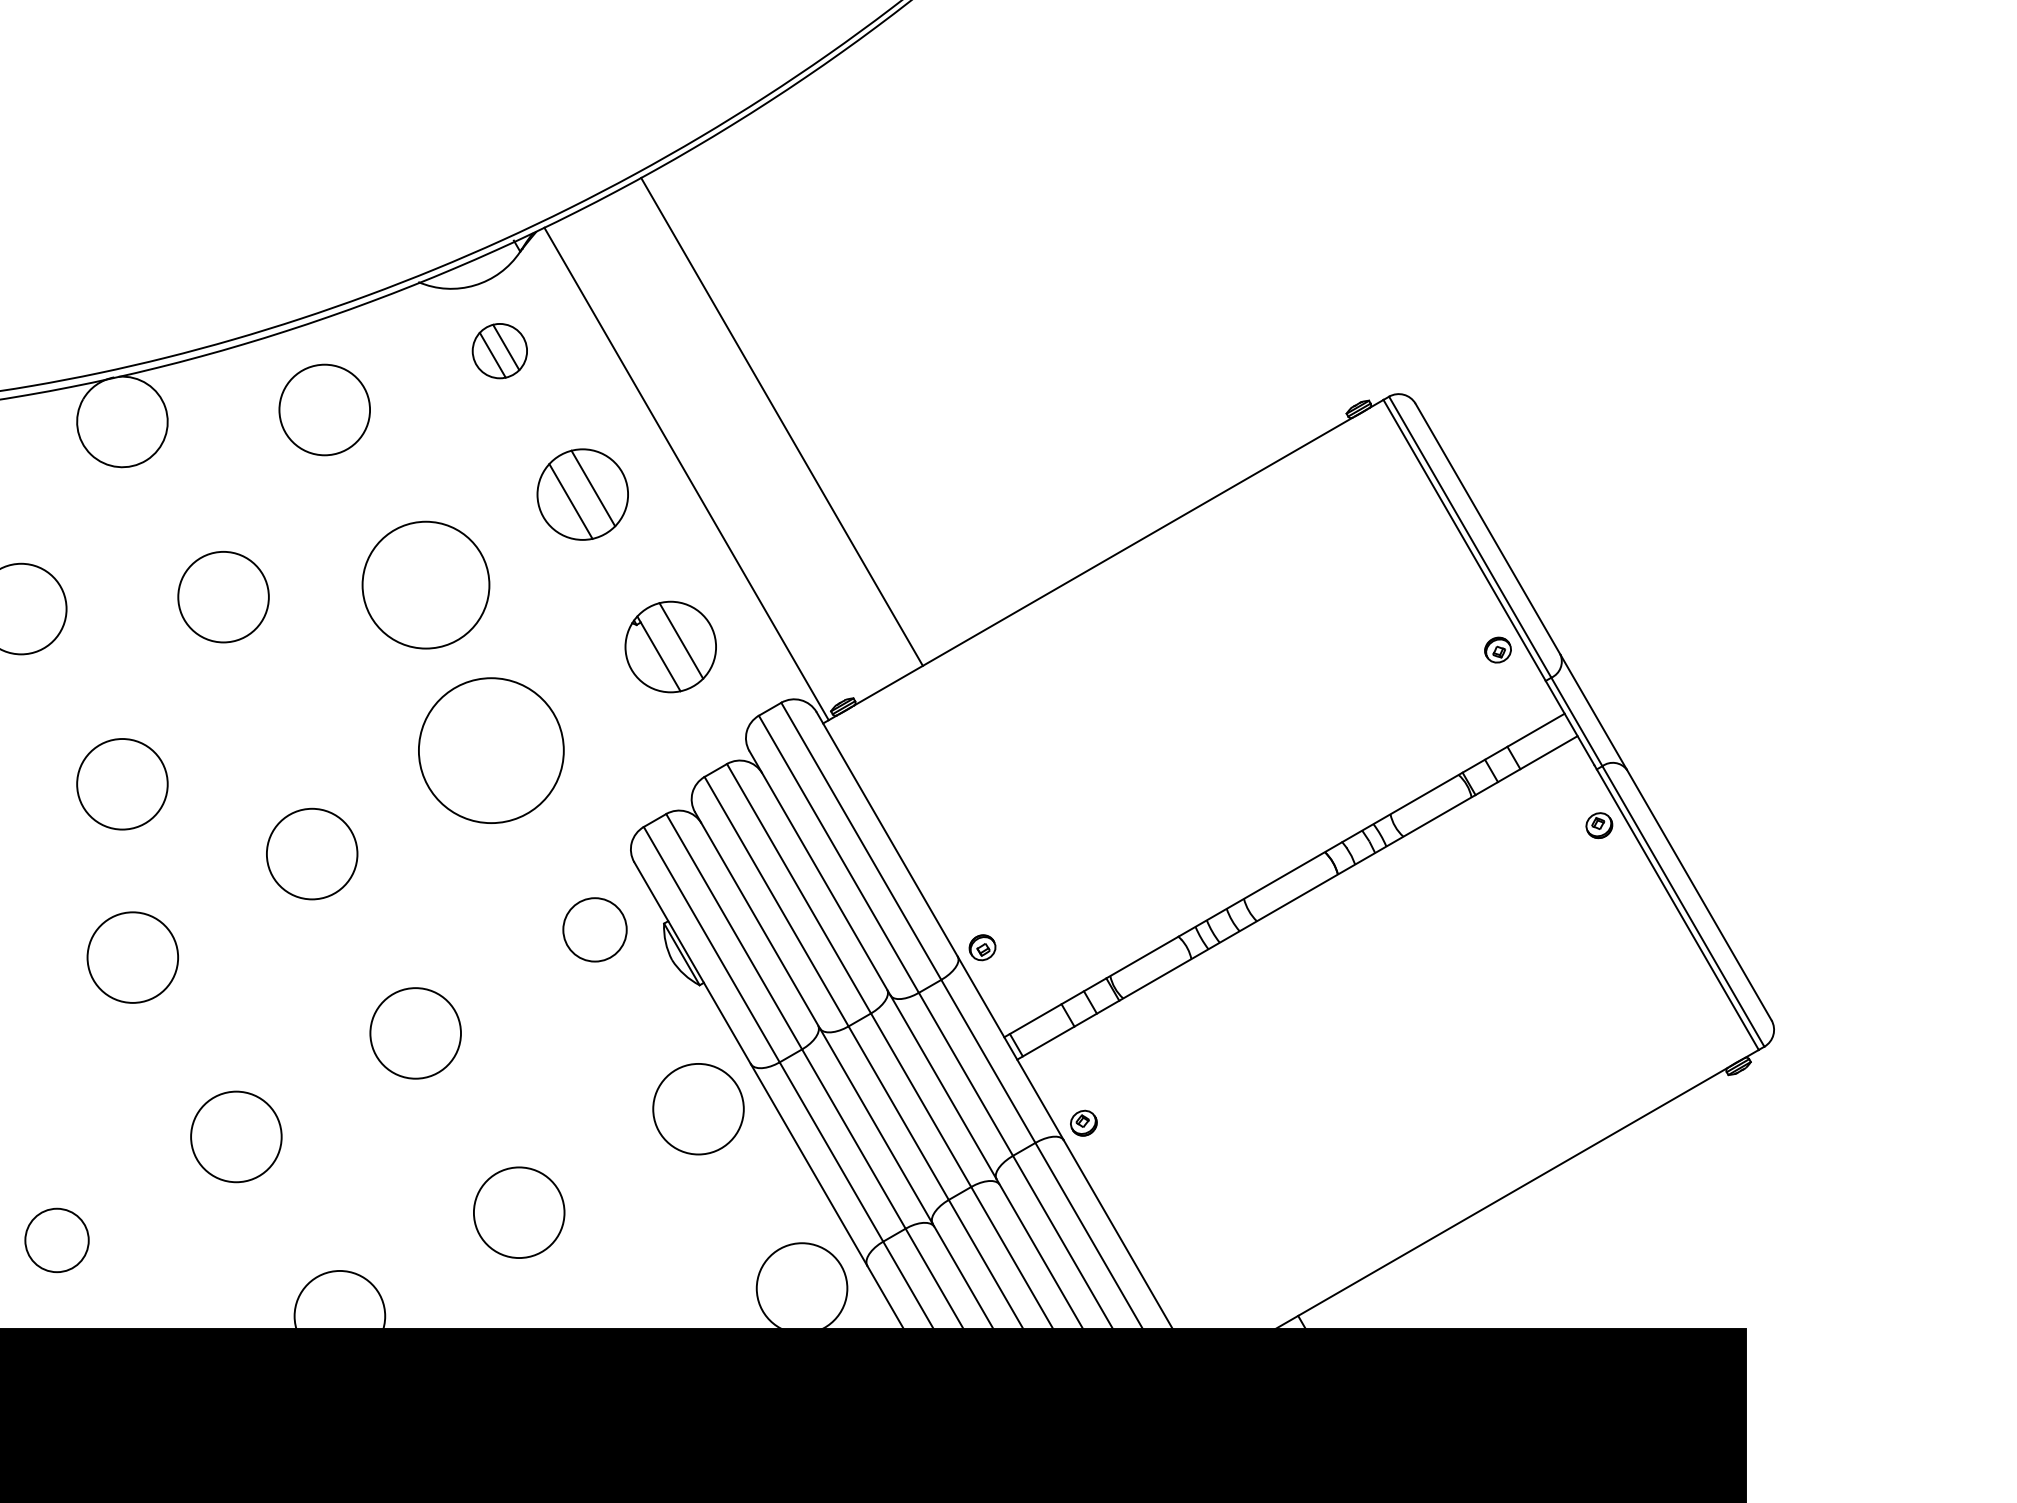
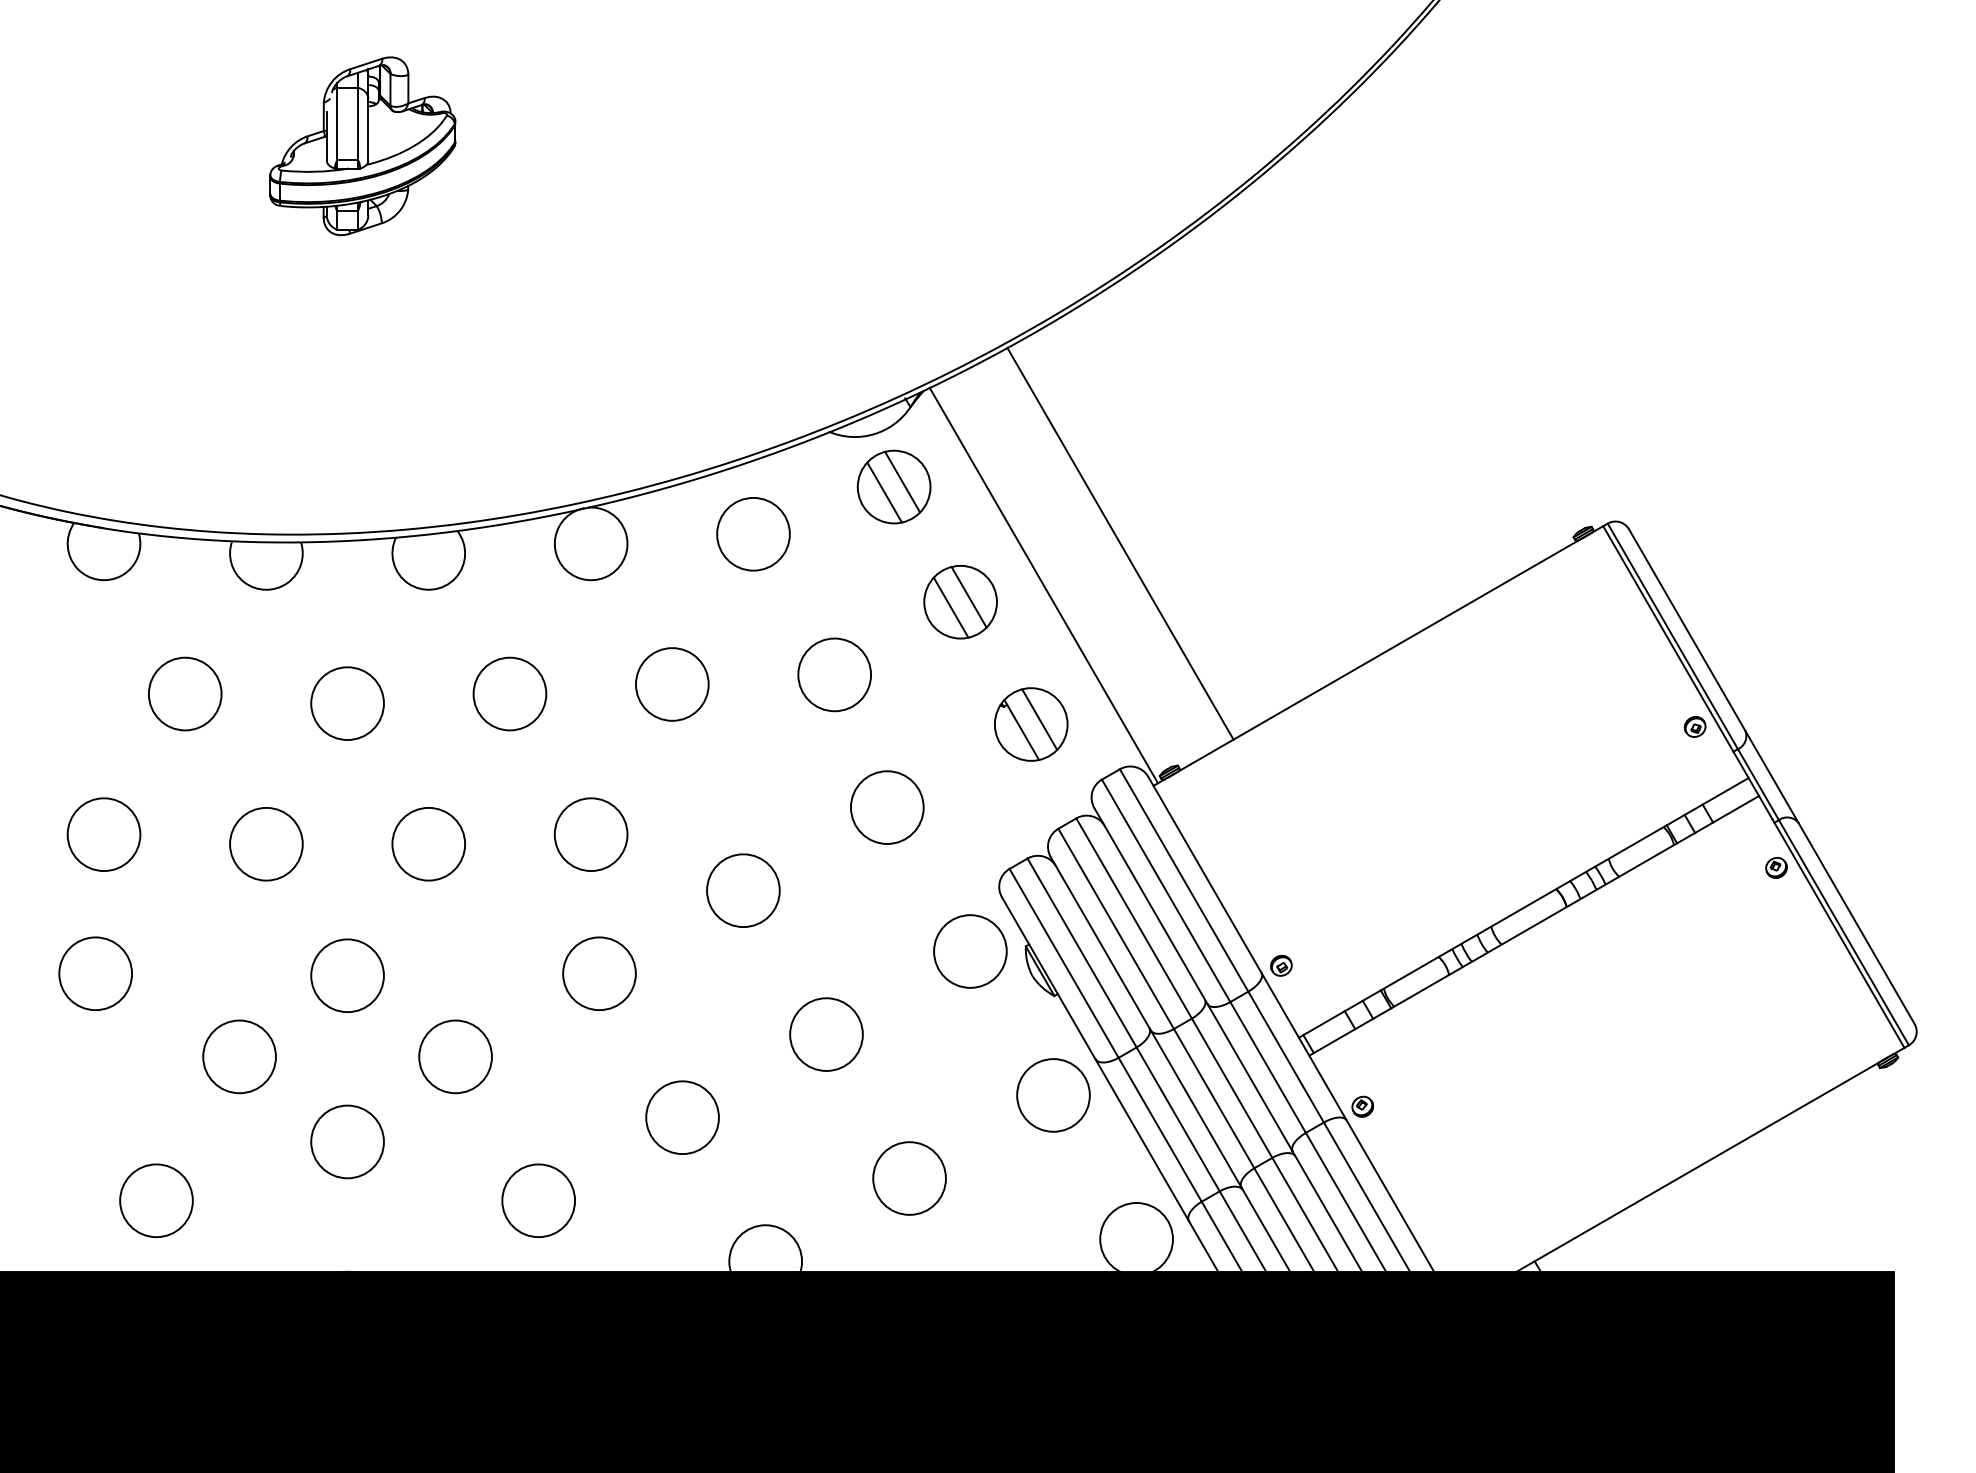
part: (499, 350) -> (893, 486), size x1.67
circle: (425, 584) -> (834, 674), size x0.71
circle: (491, 750) -> (887, 807), size x0.62
circle: (595, 929) -> (970, 951), size x1.43
circle: (56, 1240) -> (538, 1200), size x1.43

